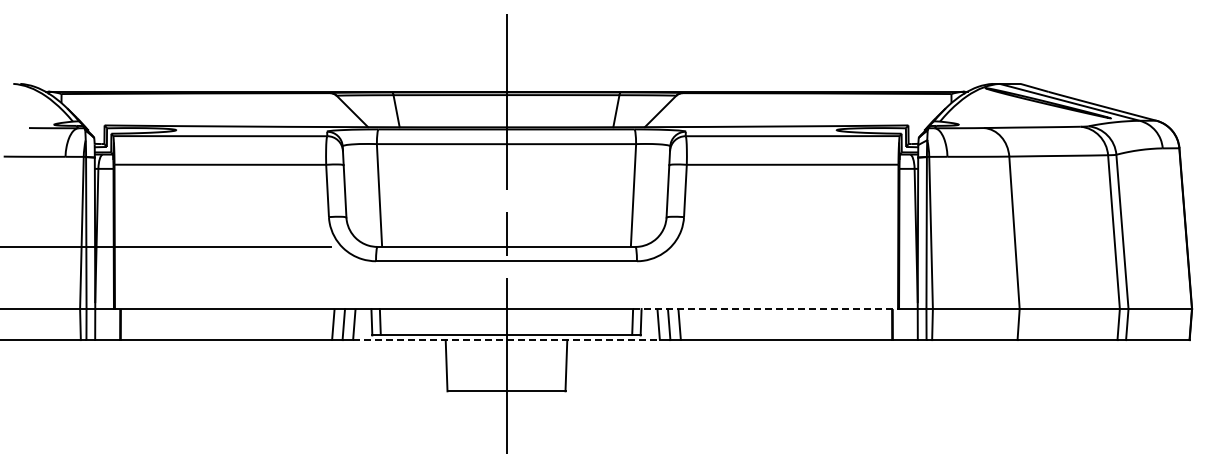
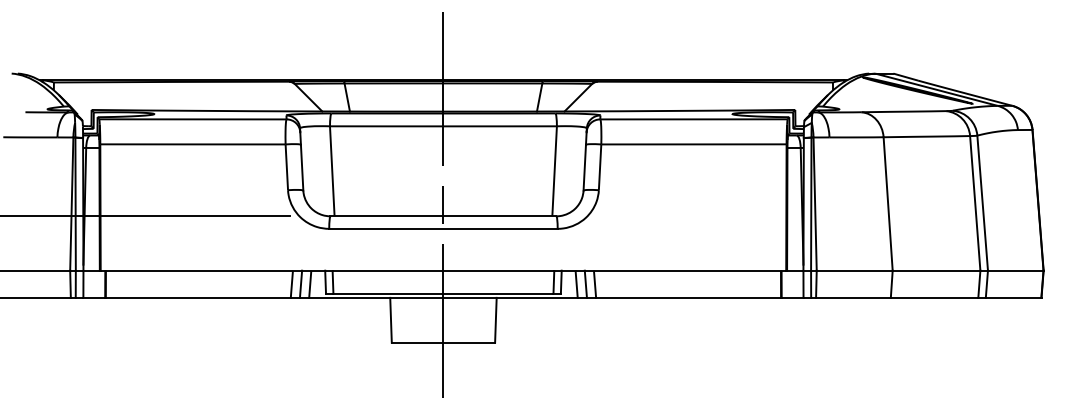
line: (766, 309) -> (671, 271), dashed -> solid
line: (507, 340) -> (444, 298), dashed -> solid

